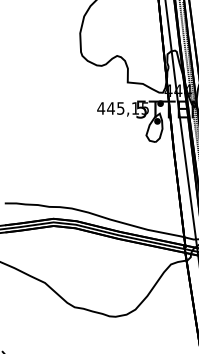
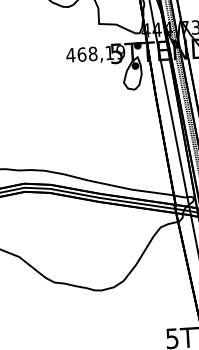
text: (128, 108) -> (101, 53), 445,15 -> 468,19

